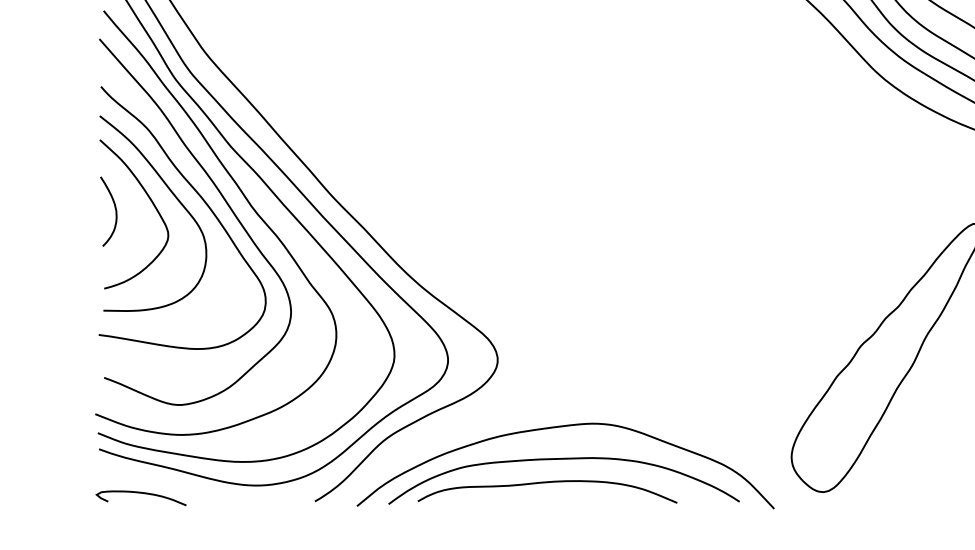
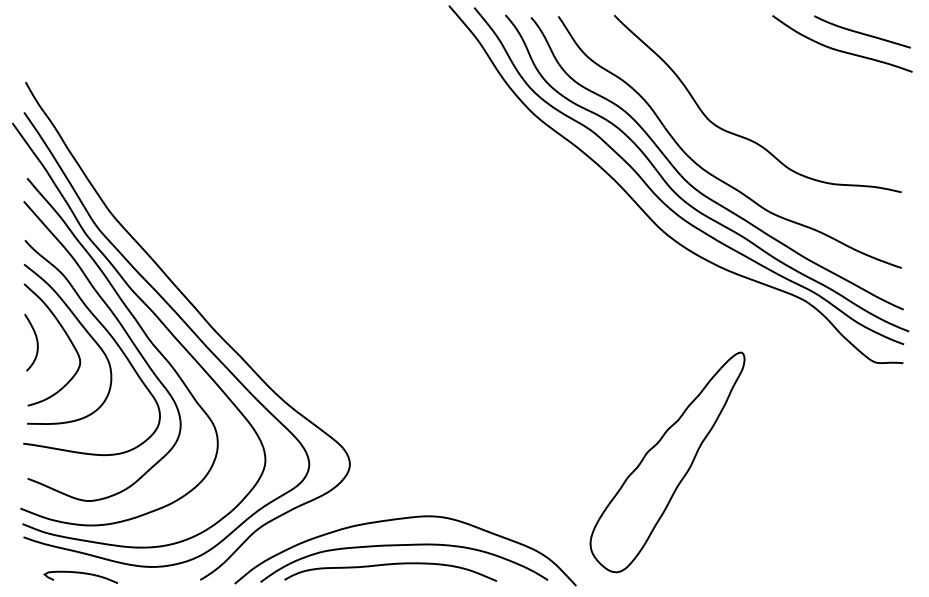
curve: (140, 493) -> (80, 573), moved

